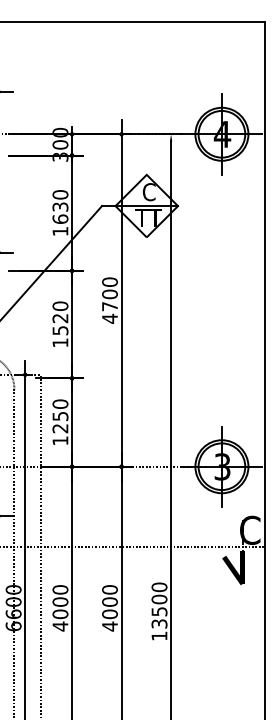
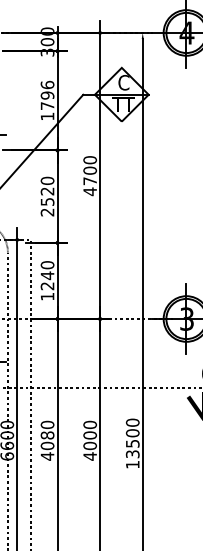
text: (60, 206) -> (47, 95), 1630 -> 1796
text: (60, 342) -> (47, 212), 1520 -> 2520
text: (60, 416) -> (47, 275), 1250 -> 1240
text: (60, 601) -> (47, 434), 4000 -> 4080

